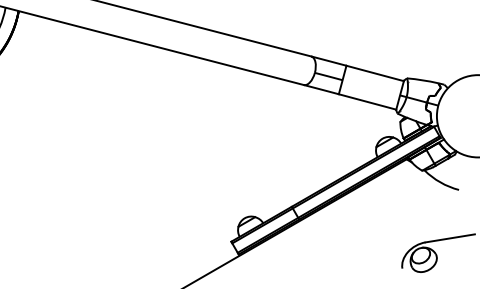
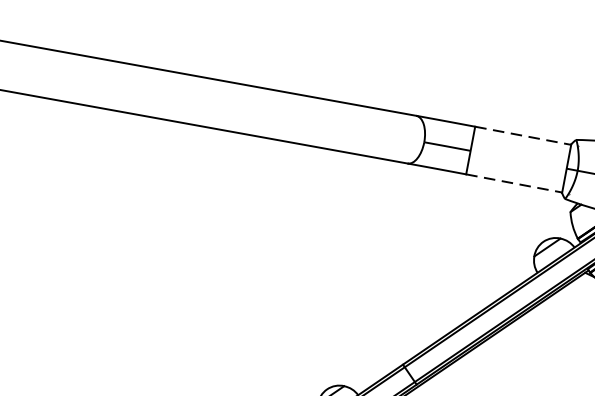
line: (375, 73) -> (523, 135), solid -> dashed
line: (367, 101) -> (514, 182), solid -> dashed

